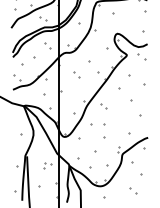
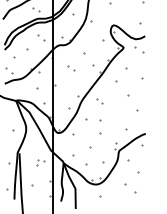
part: (133, 190) -> (130, 188), size x1.6

